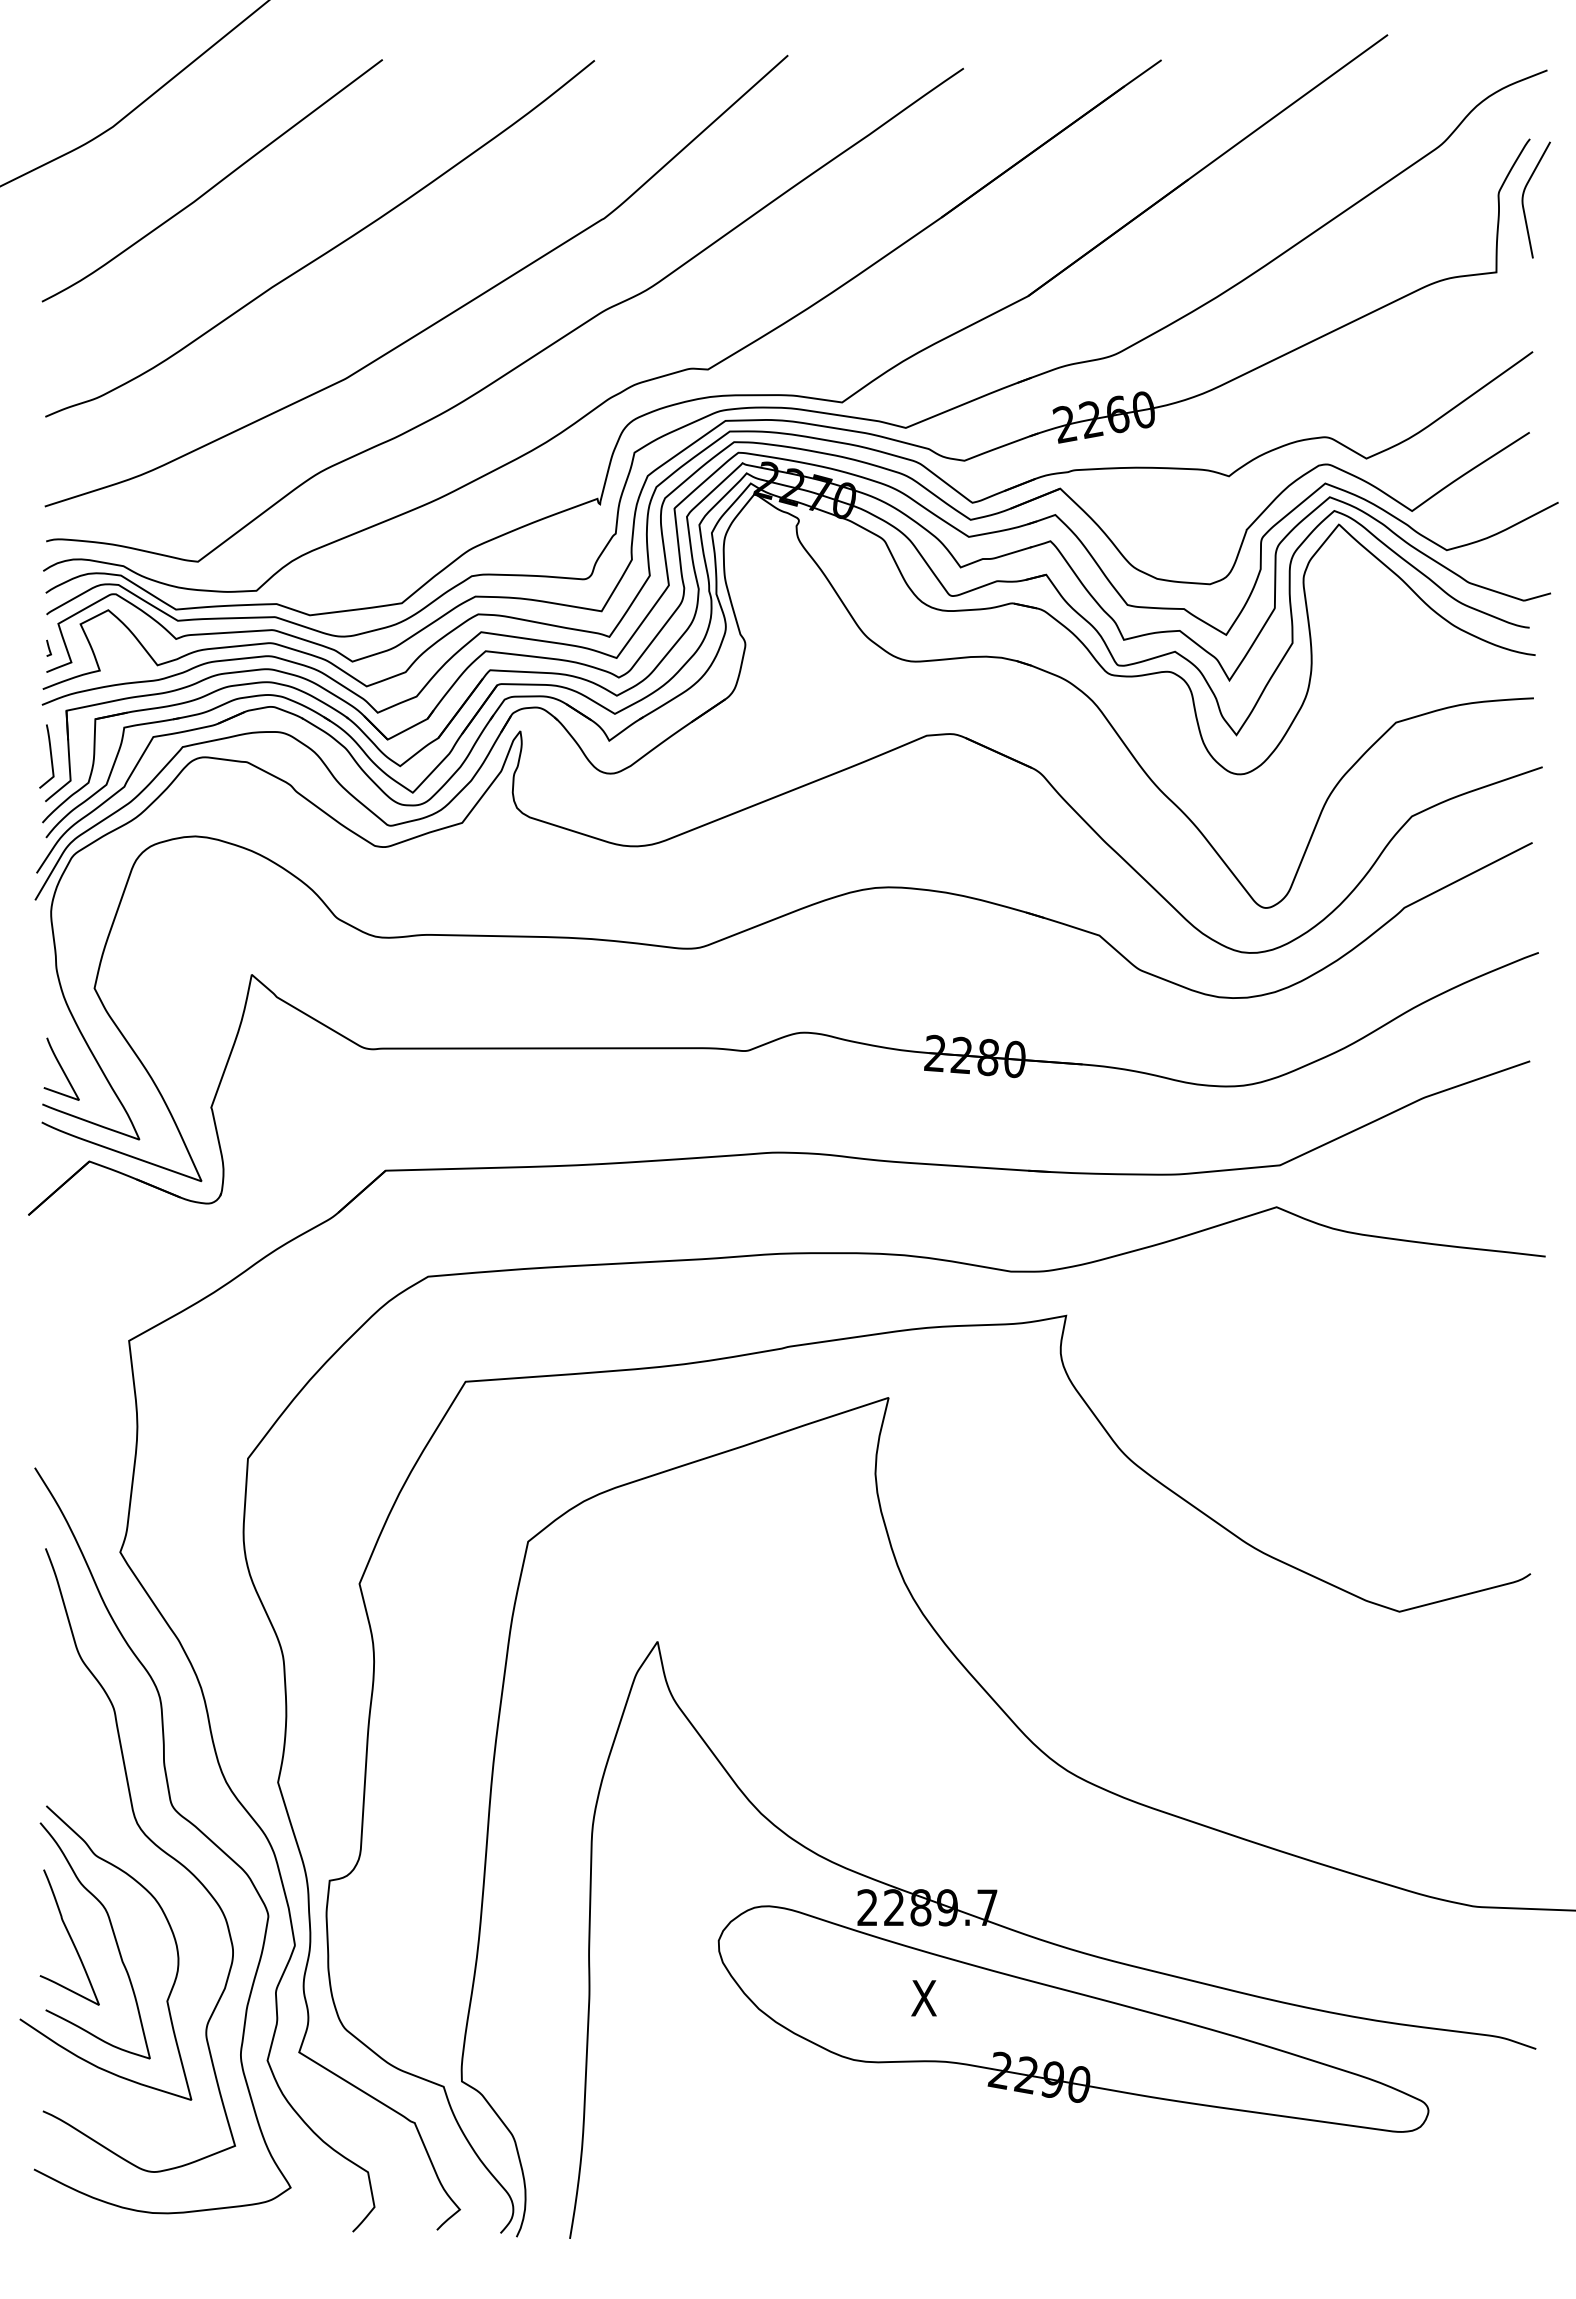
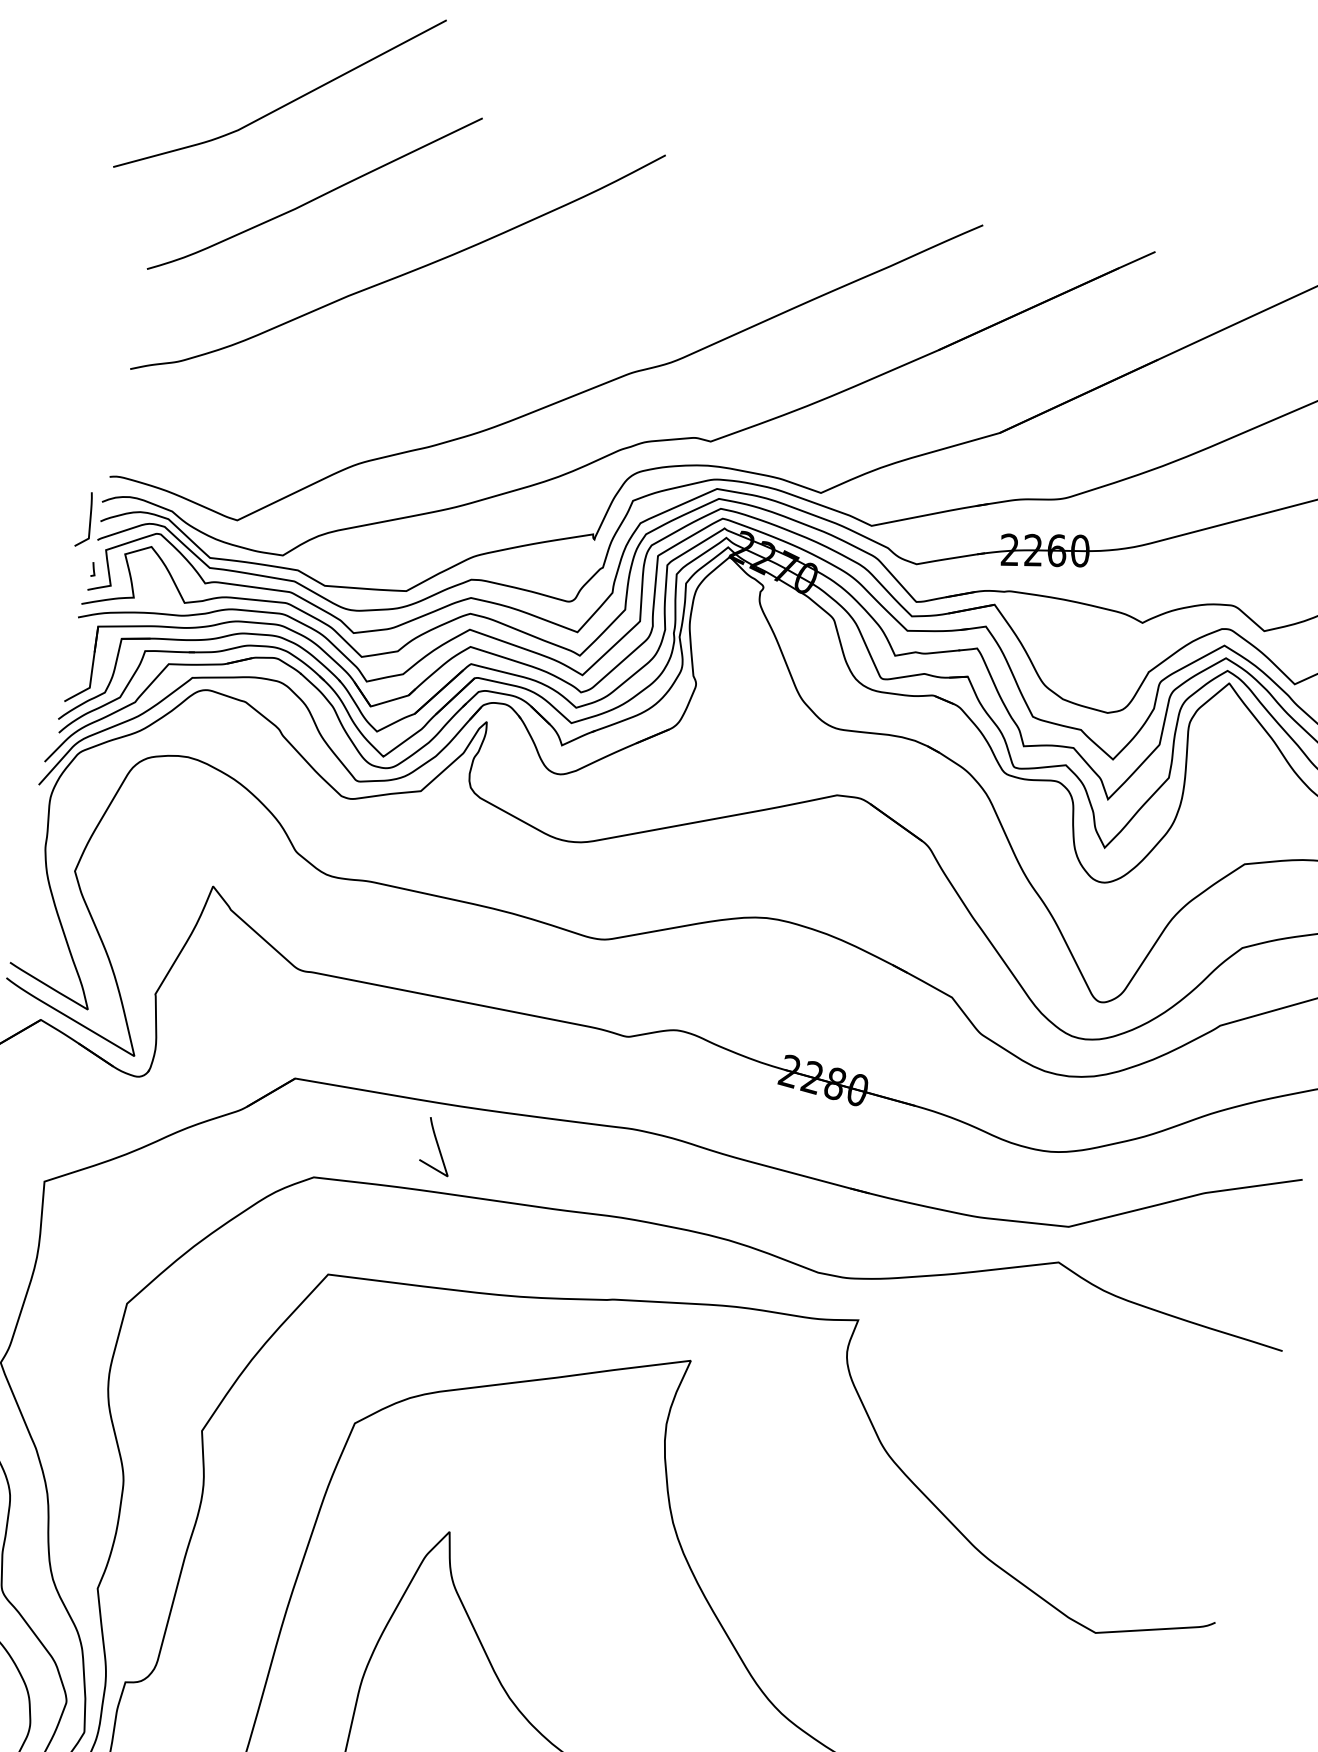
curve: (442, 317) -> (490, 351), removed
curve: (50, 756) -> (89, 520), moved
curve: (61, 1068) -> (437, 1146), moved

